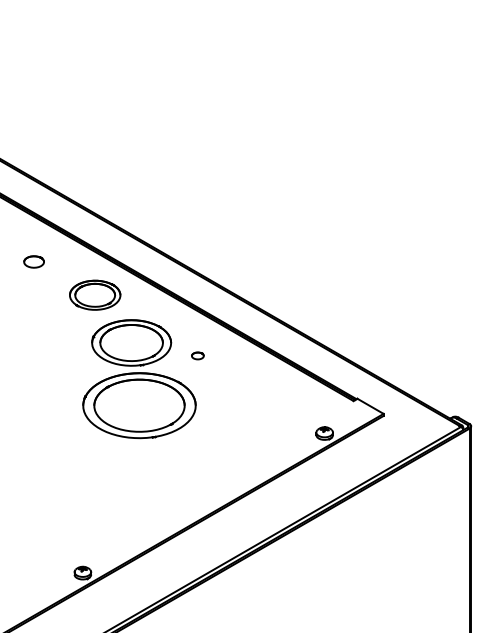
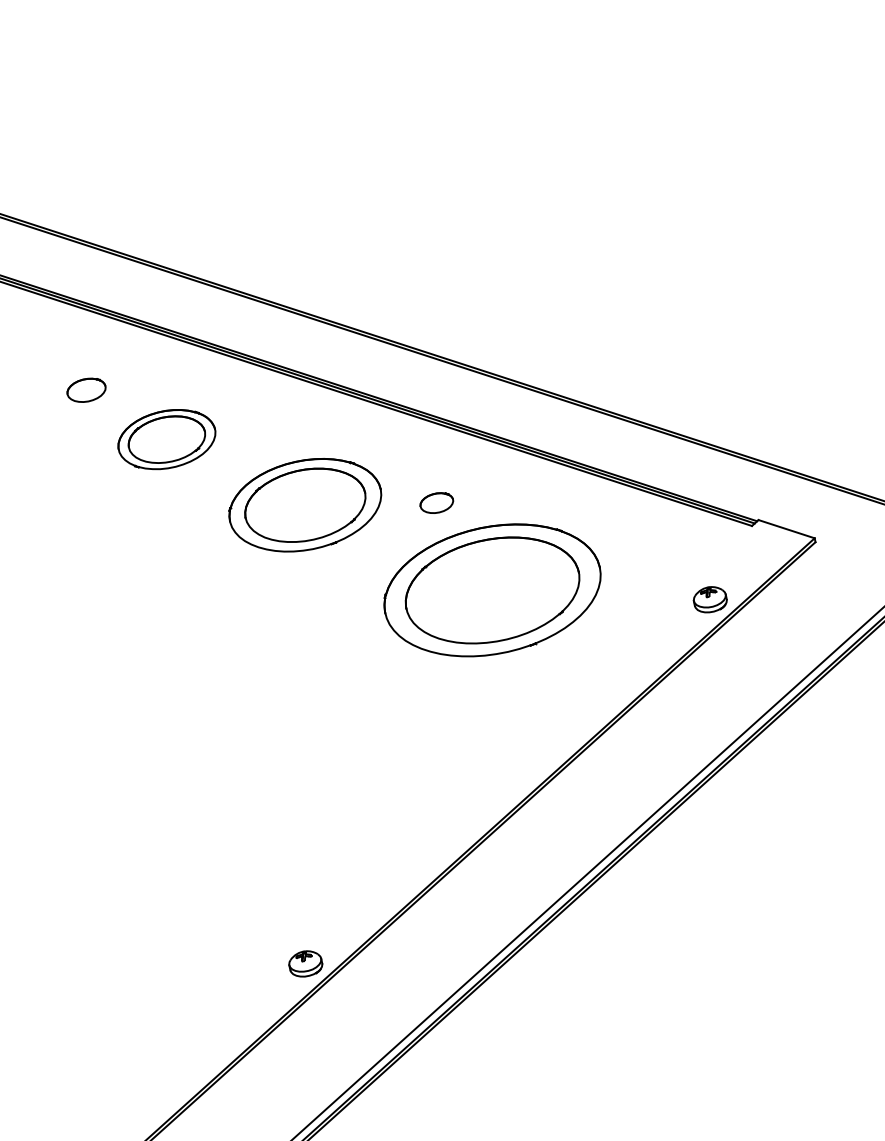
part: (95, 294) -> (167, 437), moved
part: (197, 355) -> (436, 502), size x1.43
part: (139, 405) -> (492, 590), moved

